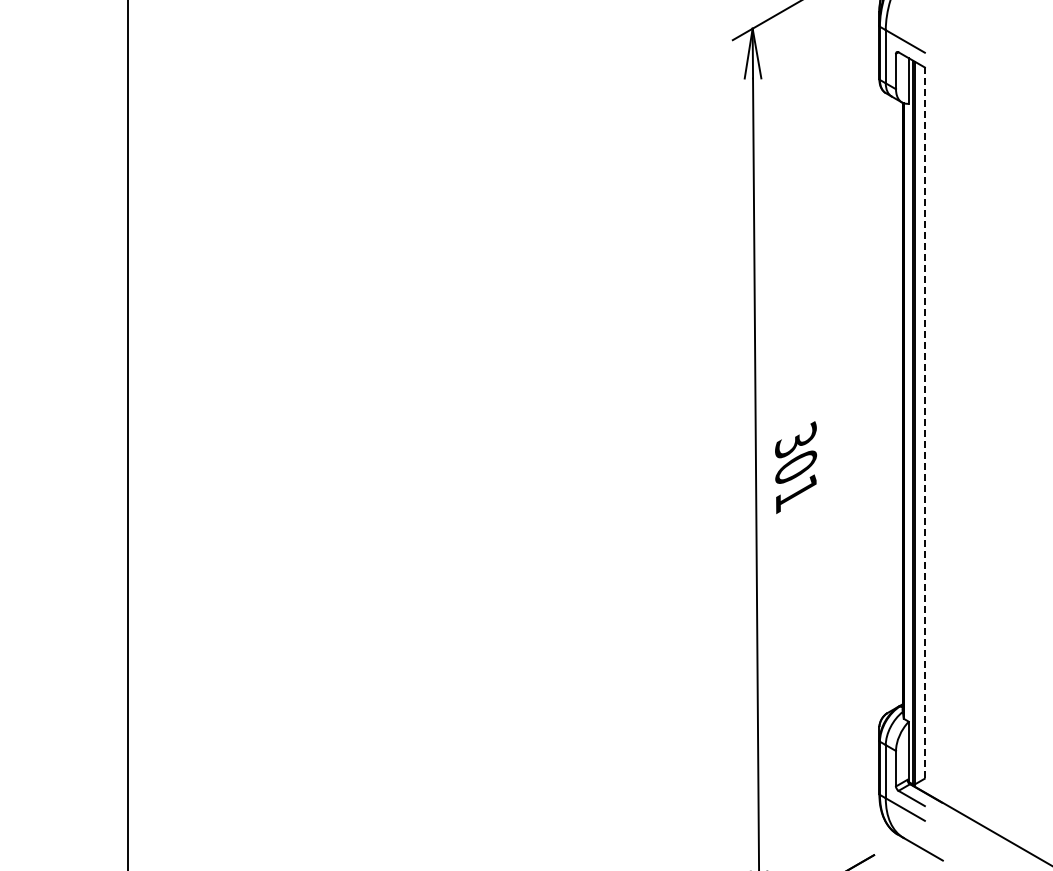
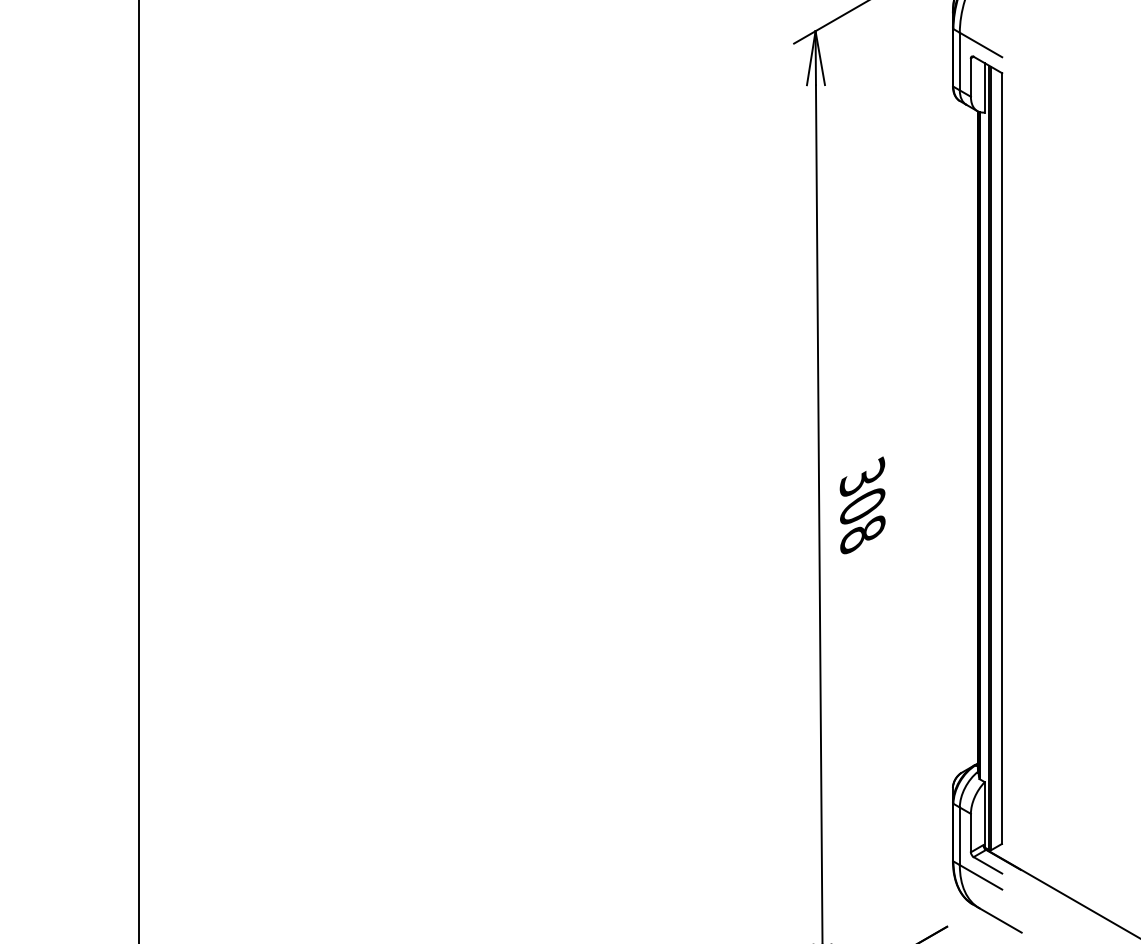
line: (924, 423) -> (1001, 458), dashed -> solid
text: (796, 494) -> (863, 535), 301 -> 308

